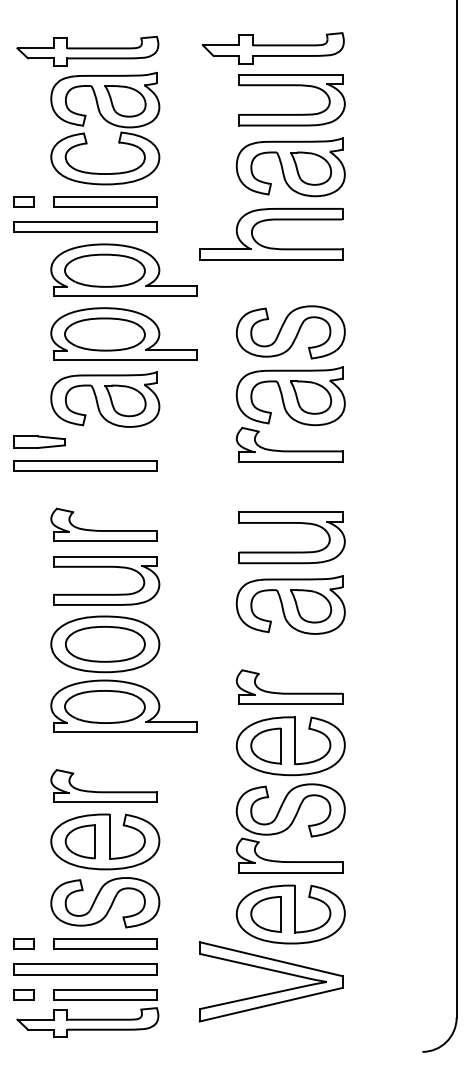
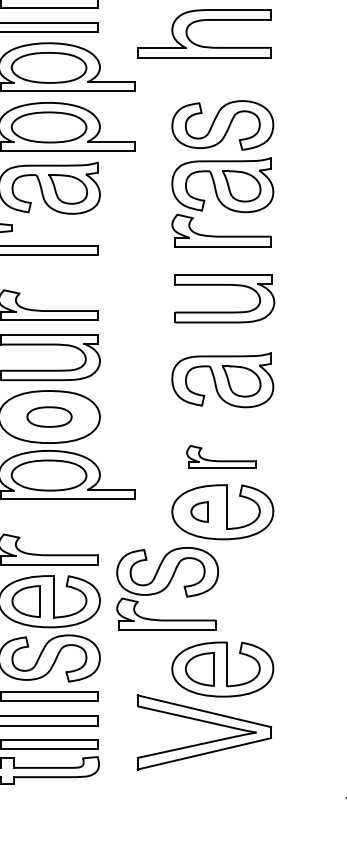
part: (291, 523) -> (224, 285), moved
part: (105, 644) -> (49, 417), size x0.6
part: (289, 686) -> (221, 456), size x0.7
part: (265, 745) -> (199, 511), size x0.6
part: (290, 828) -> (167, 589), moved

